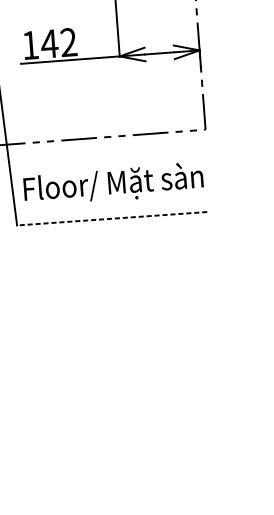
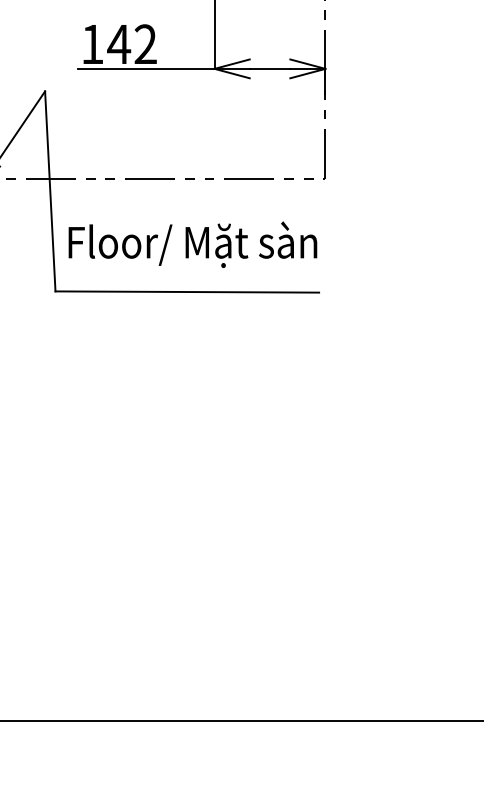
line: (112, 219) -> (187, 292), dashed -> solid

